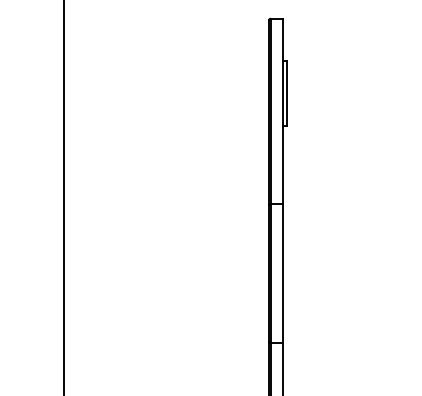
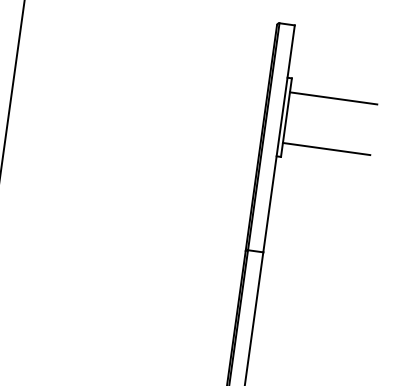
line: (322, 72) -> (333, 97), added
line: (322, 114) -> (326, 149), added

